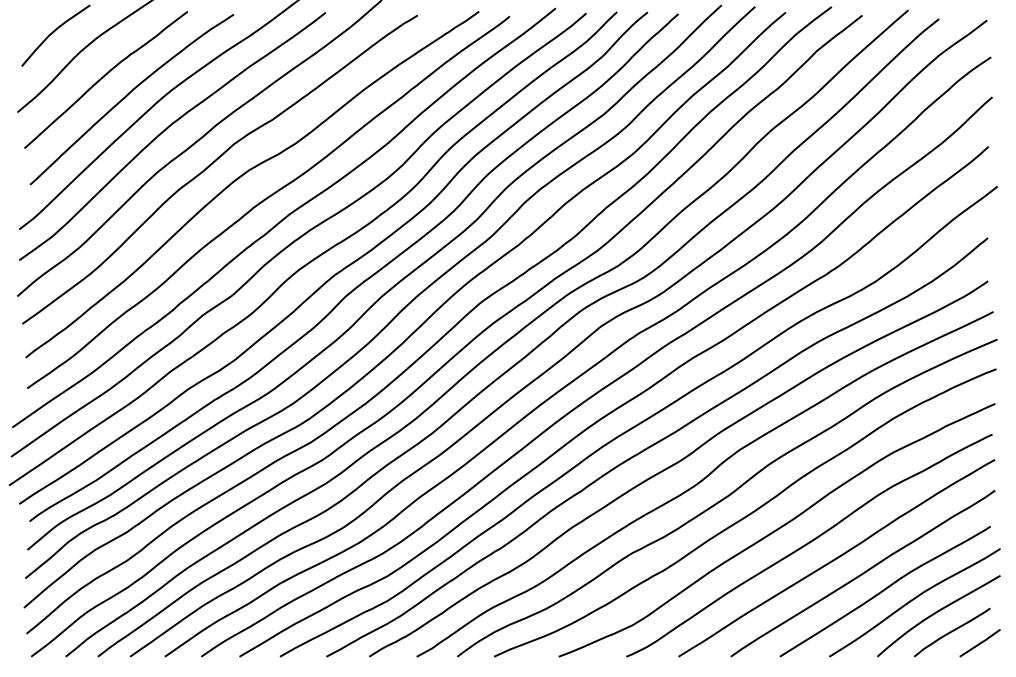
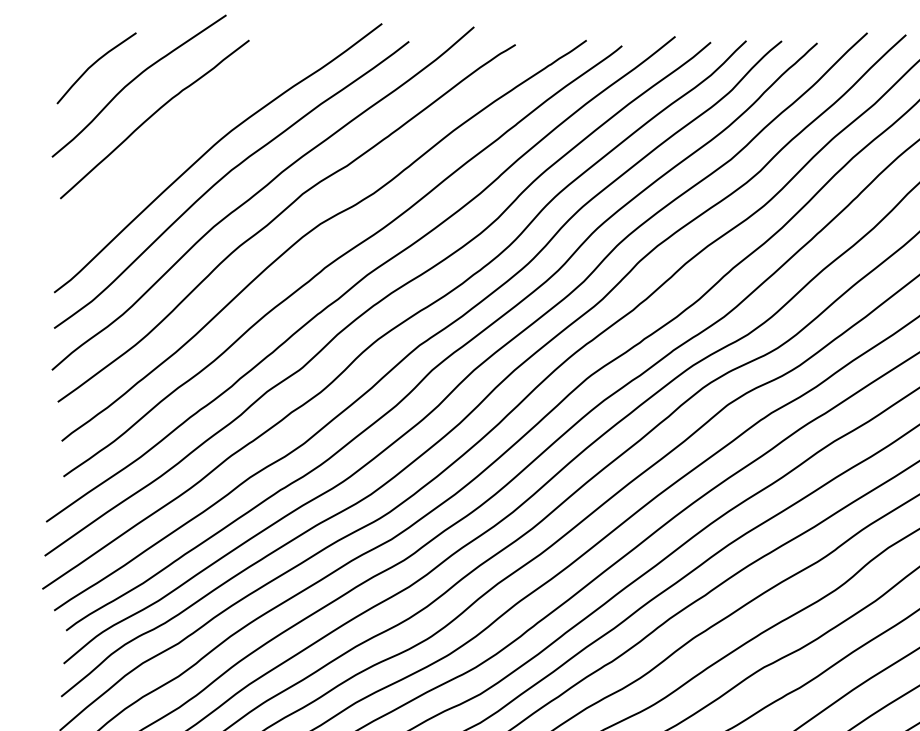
curve: (128, 95) -> (180, 137), removed

